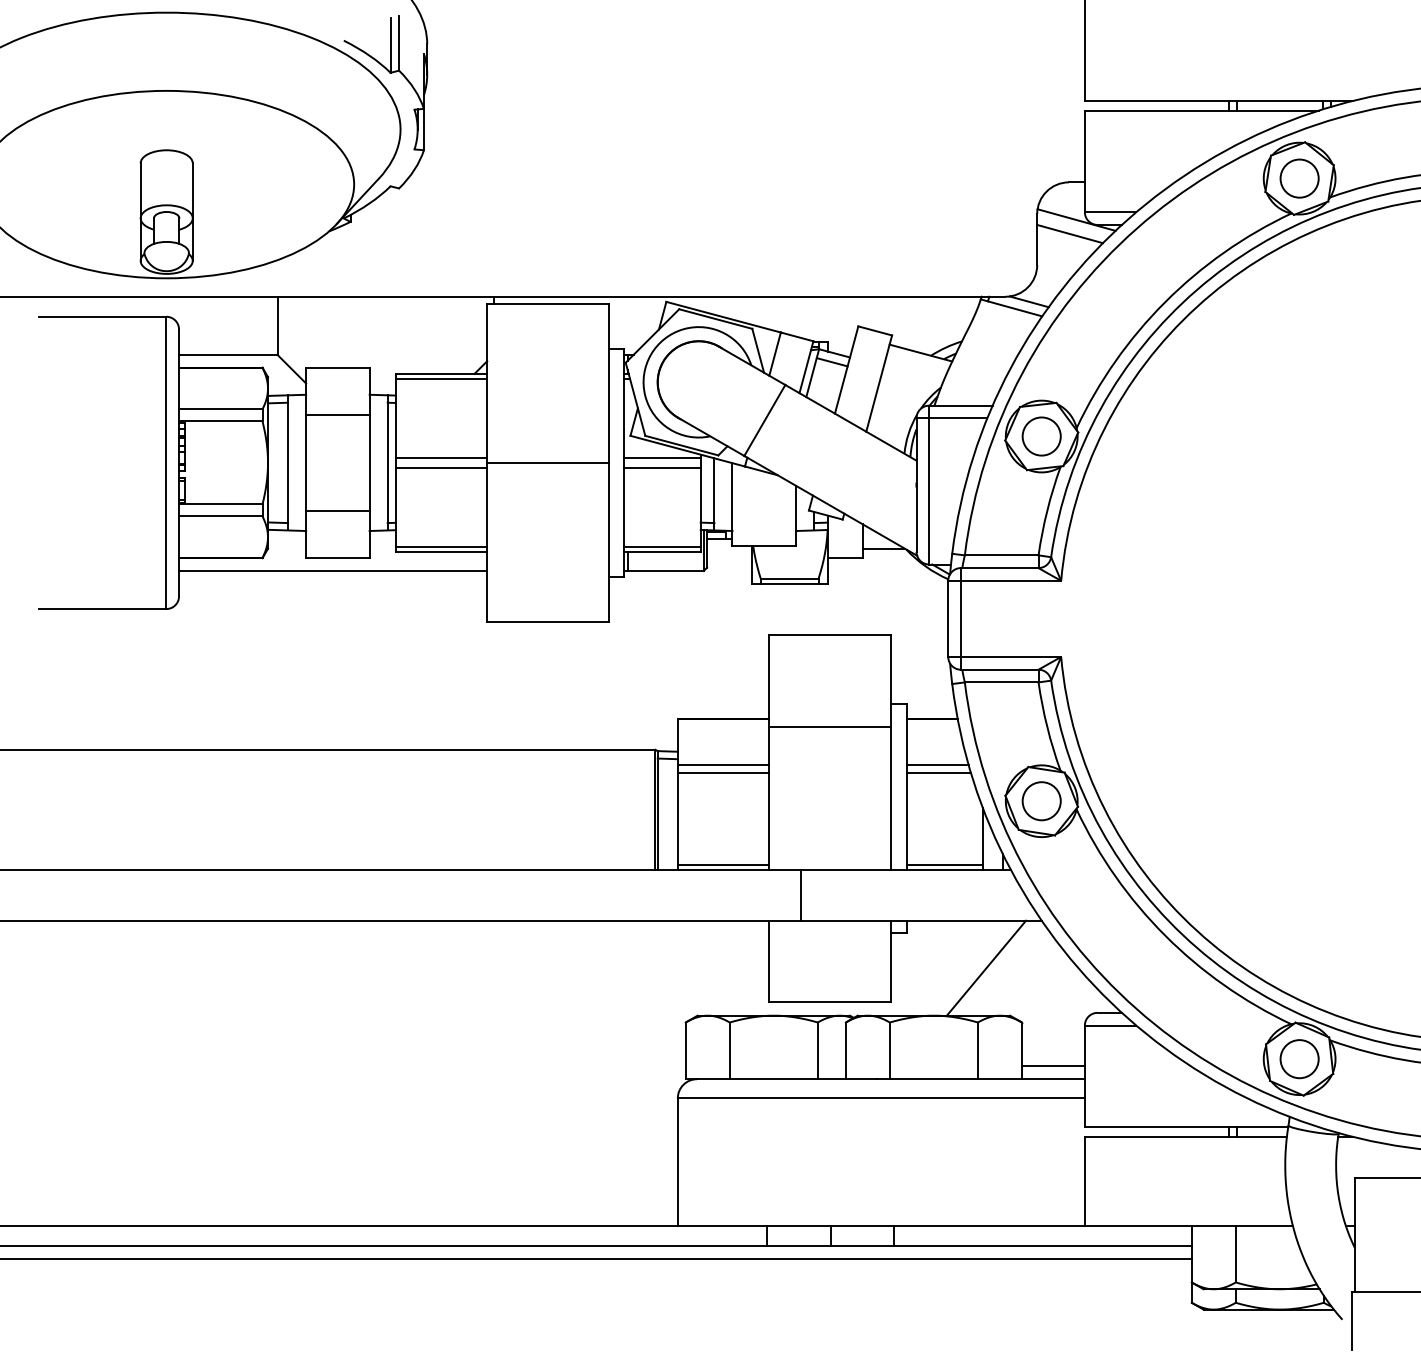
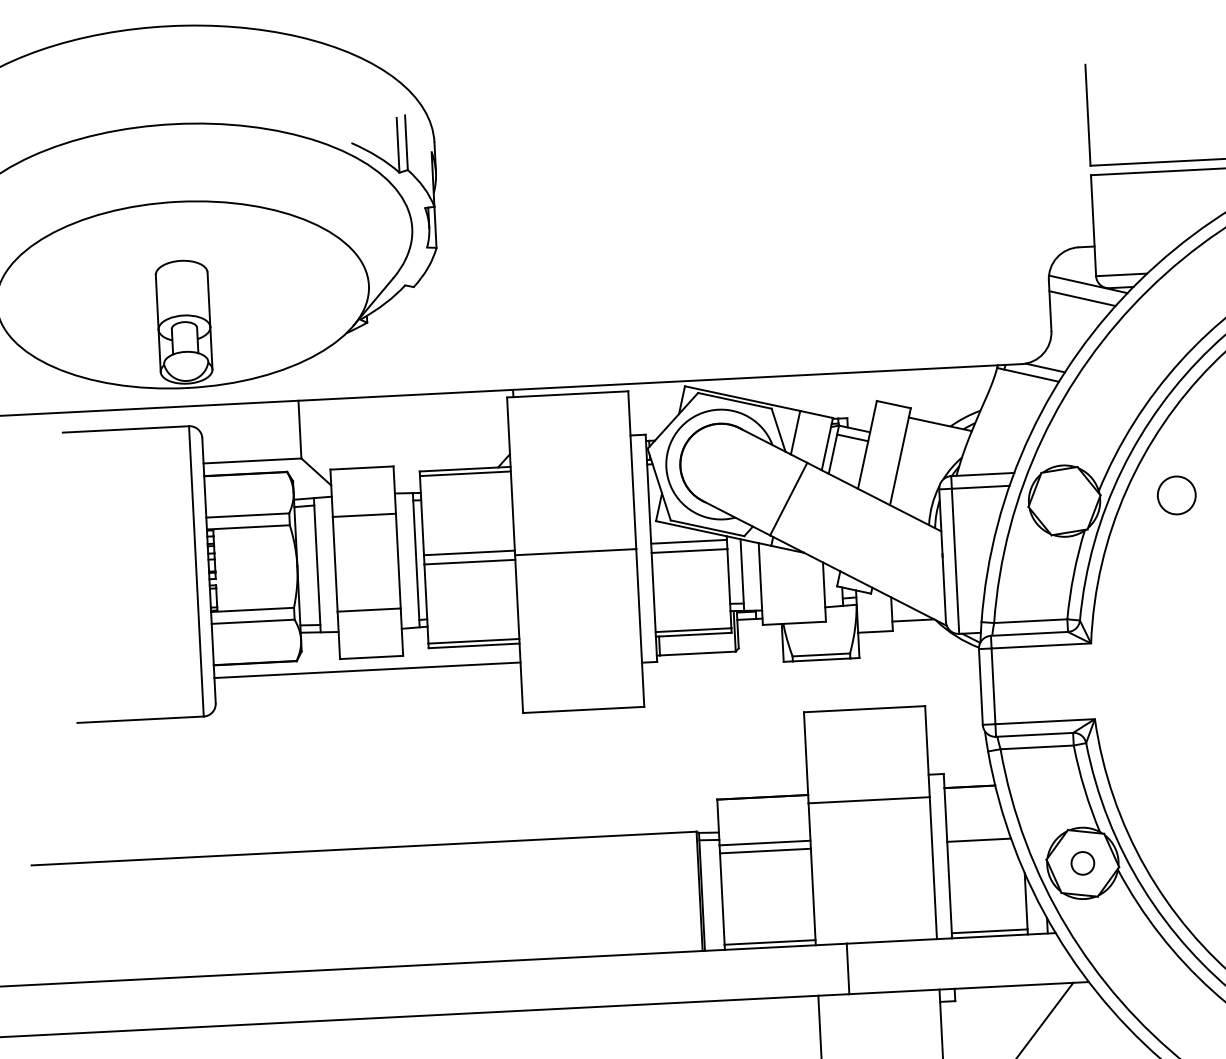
circle: (1041, 436) -> (1176, 495), moved
line: (937, 764) -> (977, 832), removed
circle: (1041, 801) -> (1082, 863), size x0.6

